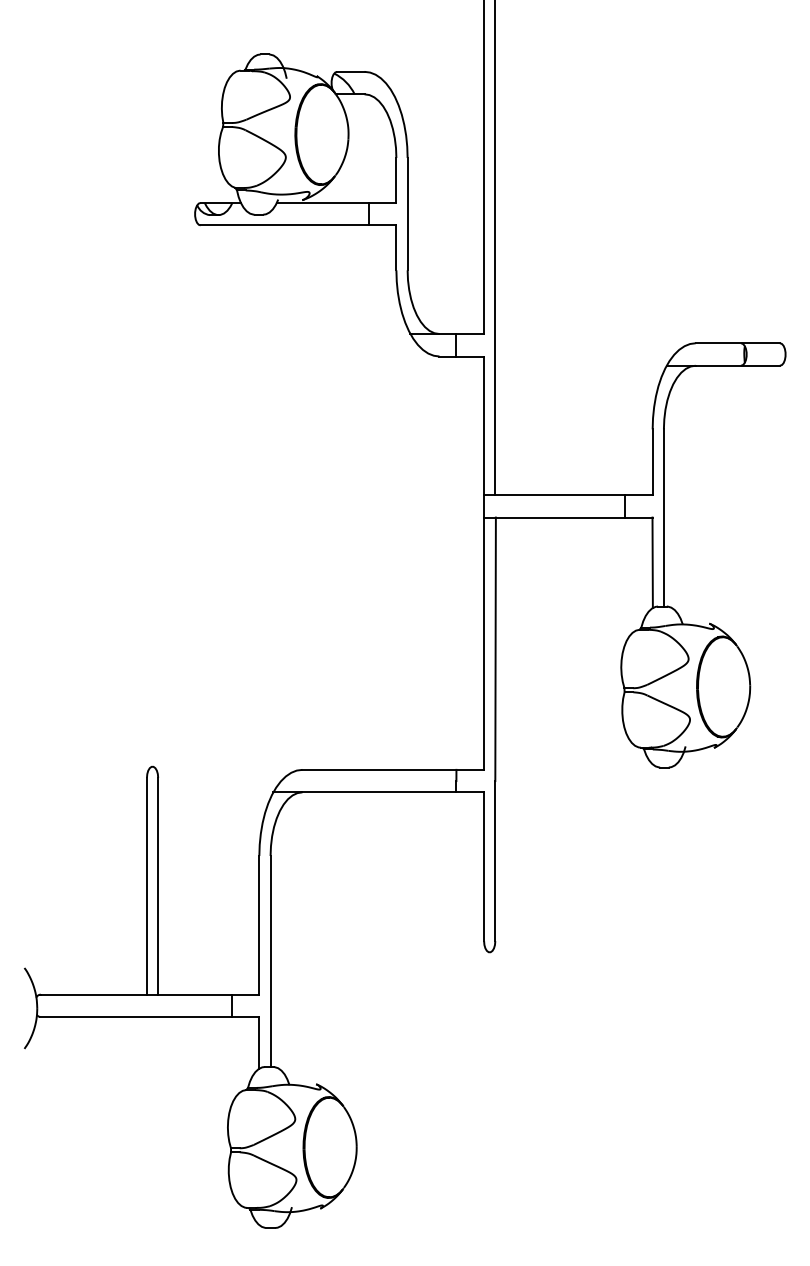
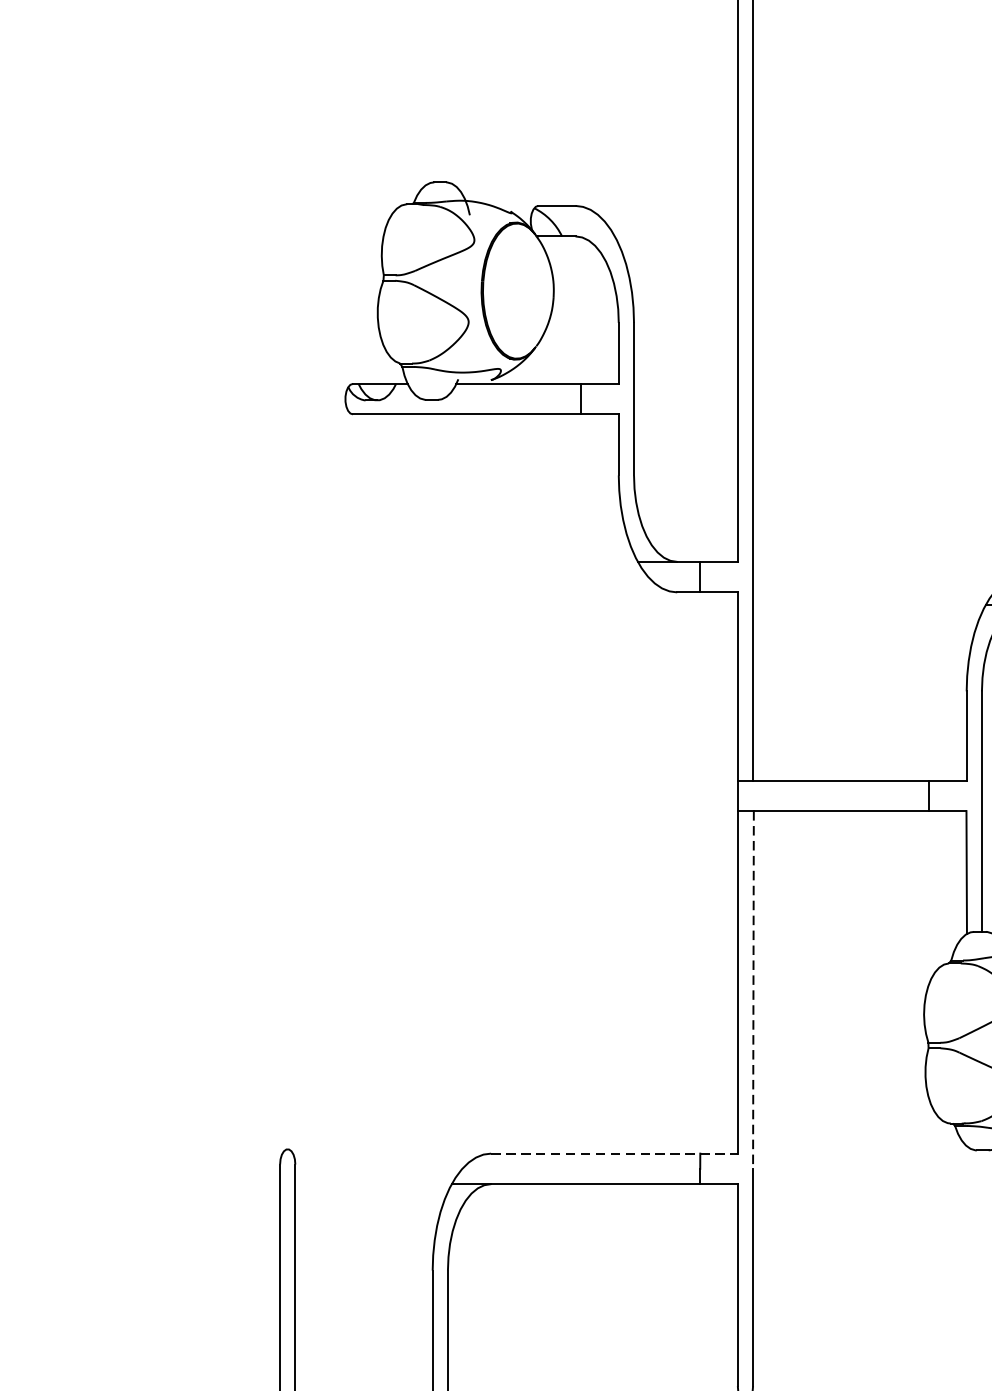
line: (495, 649) -> (753, 990), solid -> dashed
line: (393, 769) -> (614, 1153), solid -> dashed

